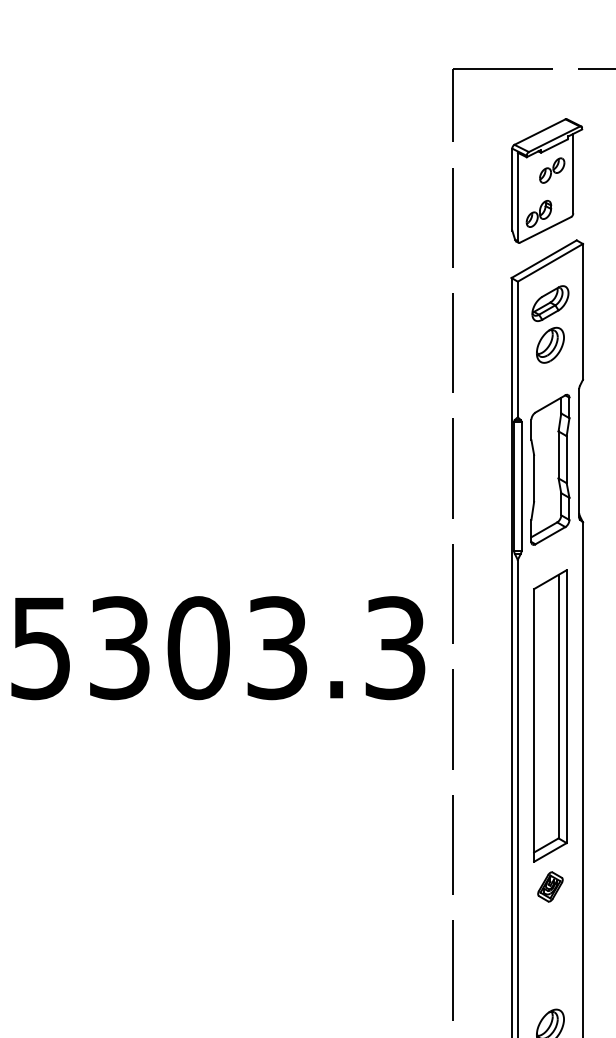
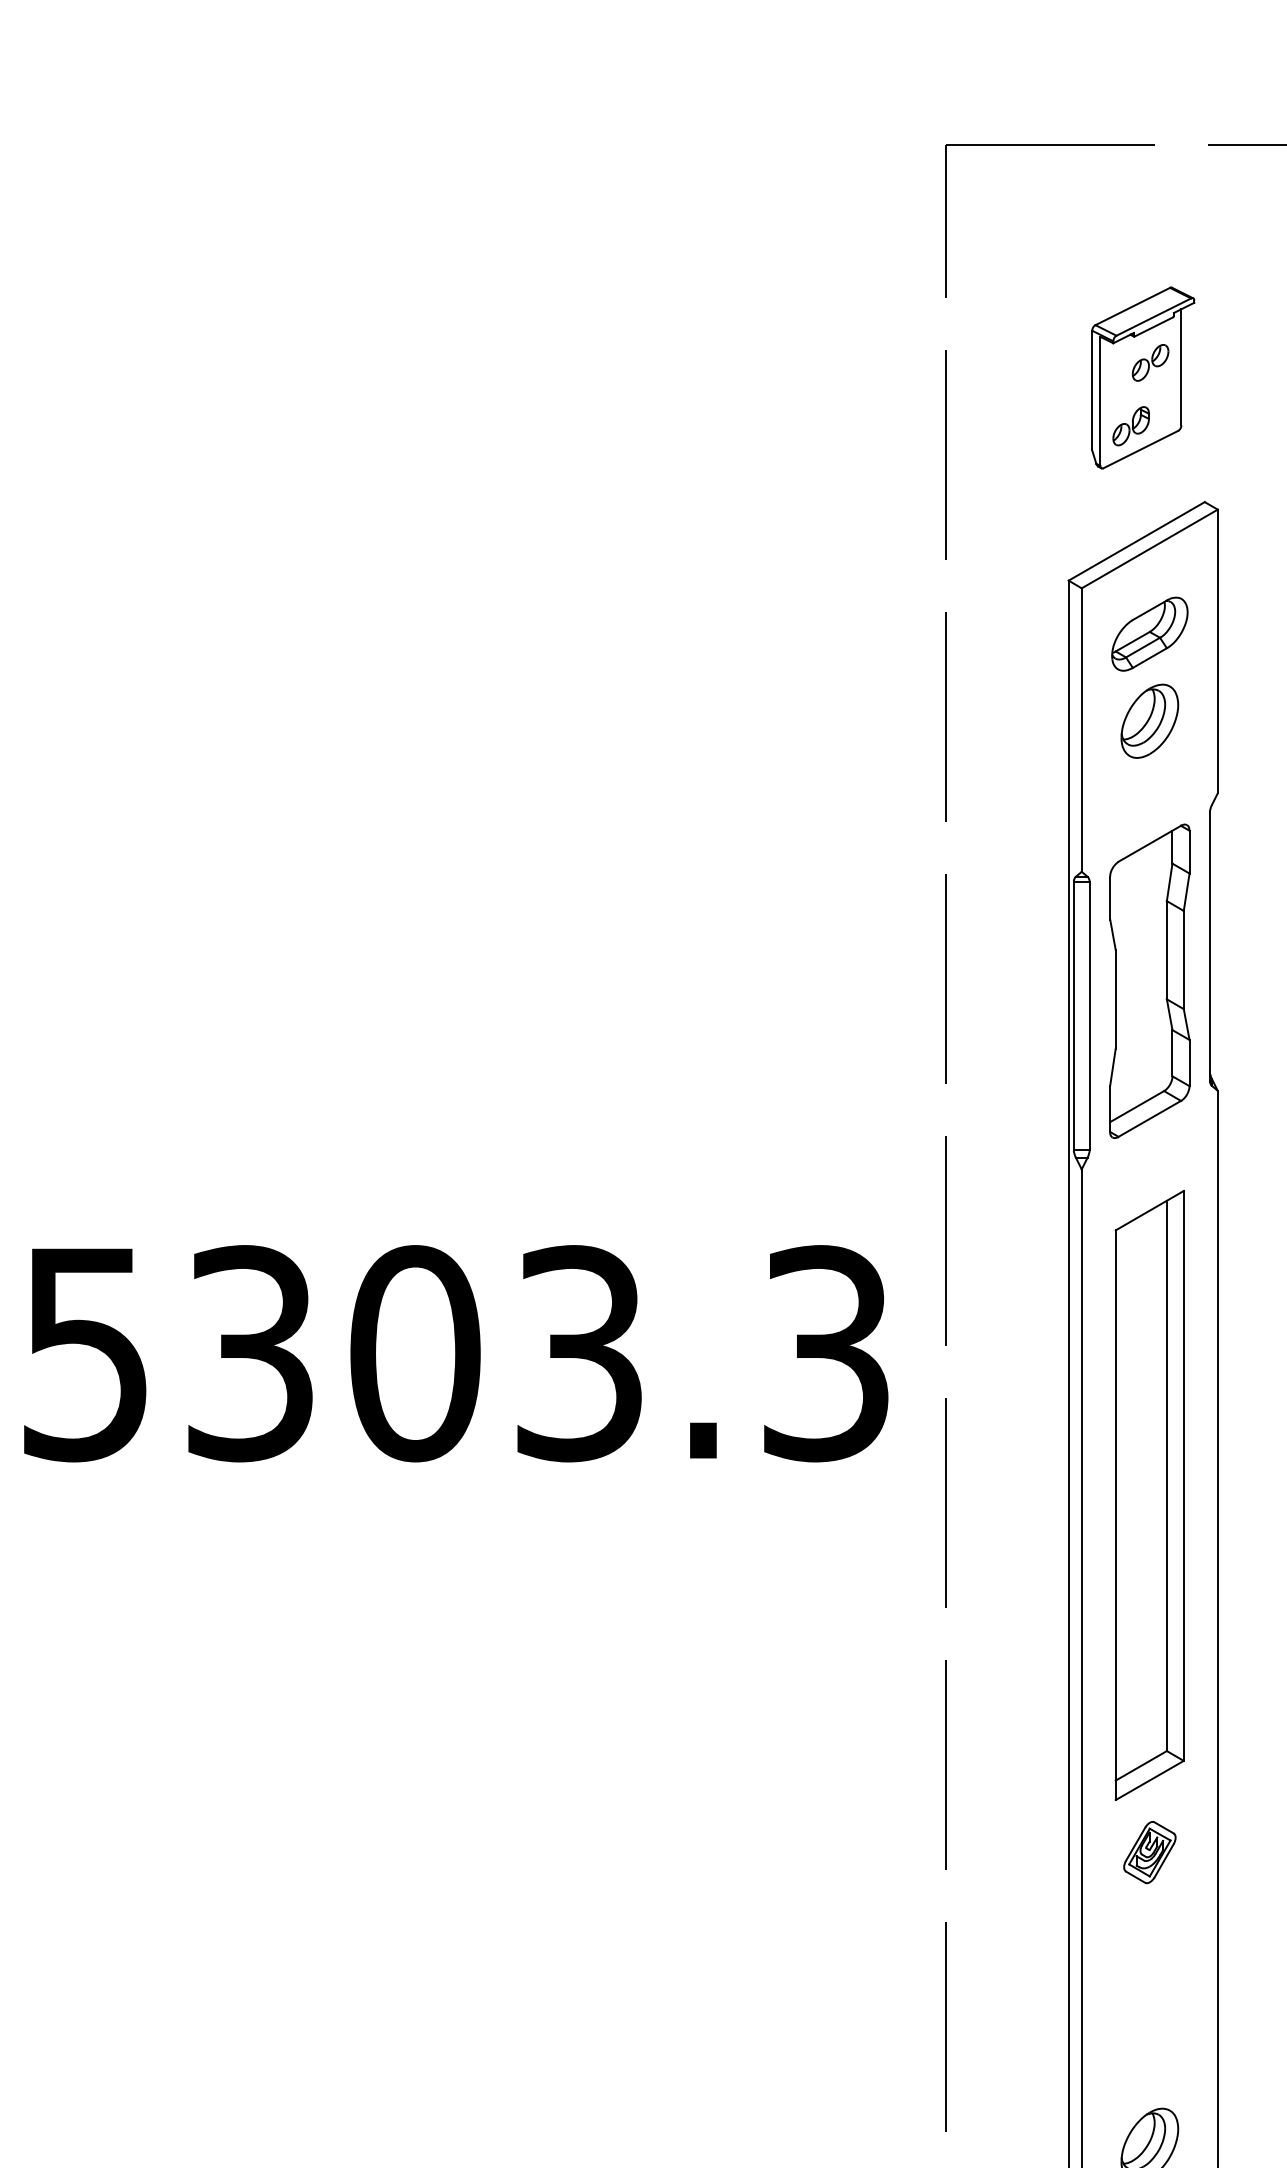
part: (547, 180) -> (1143, 377), size x0.7

